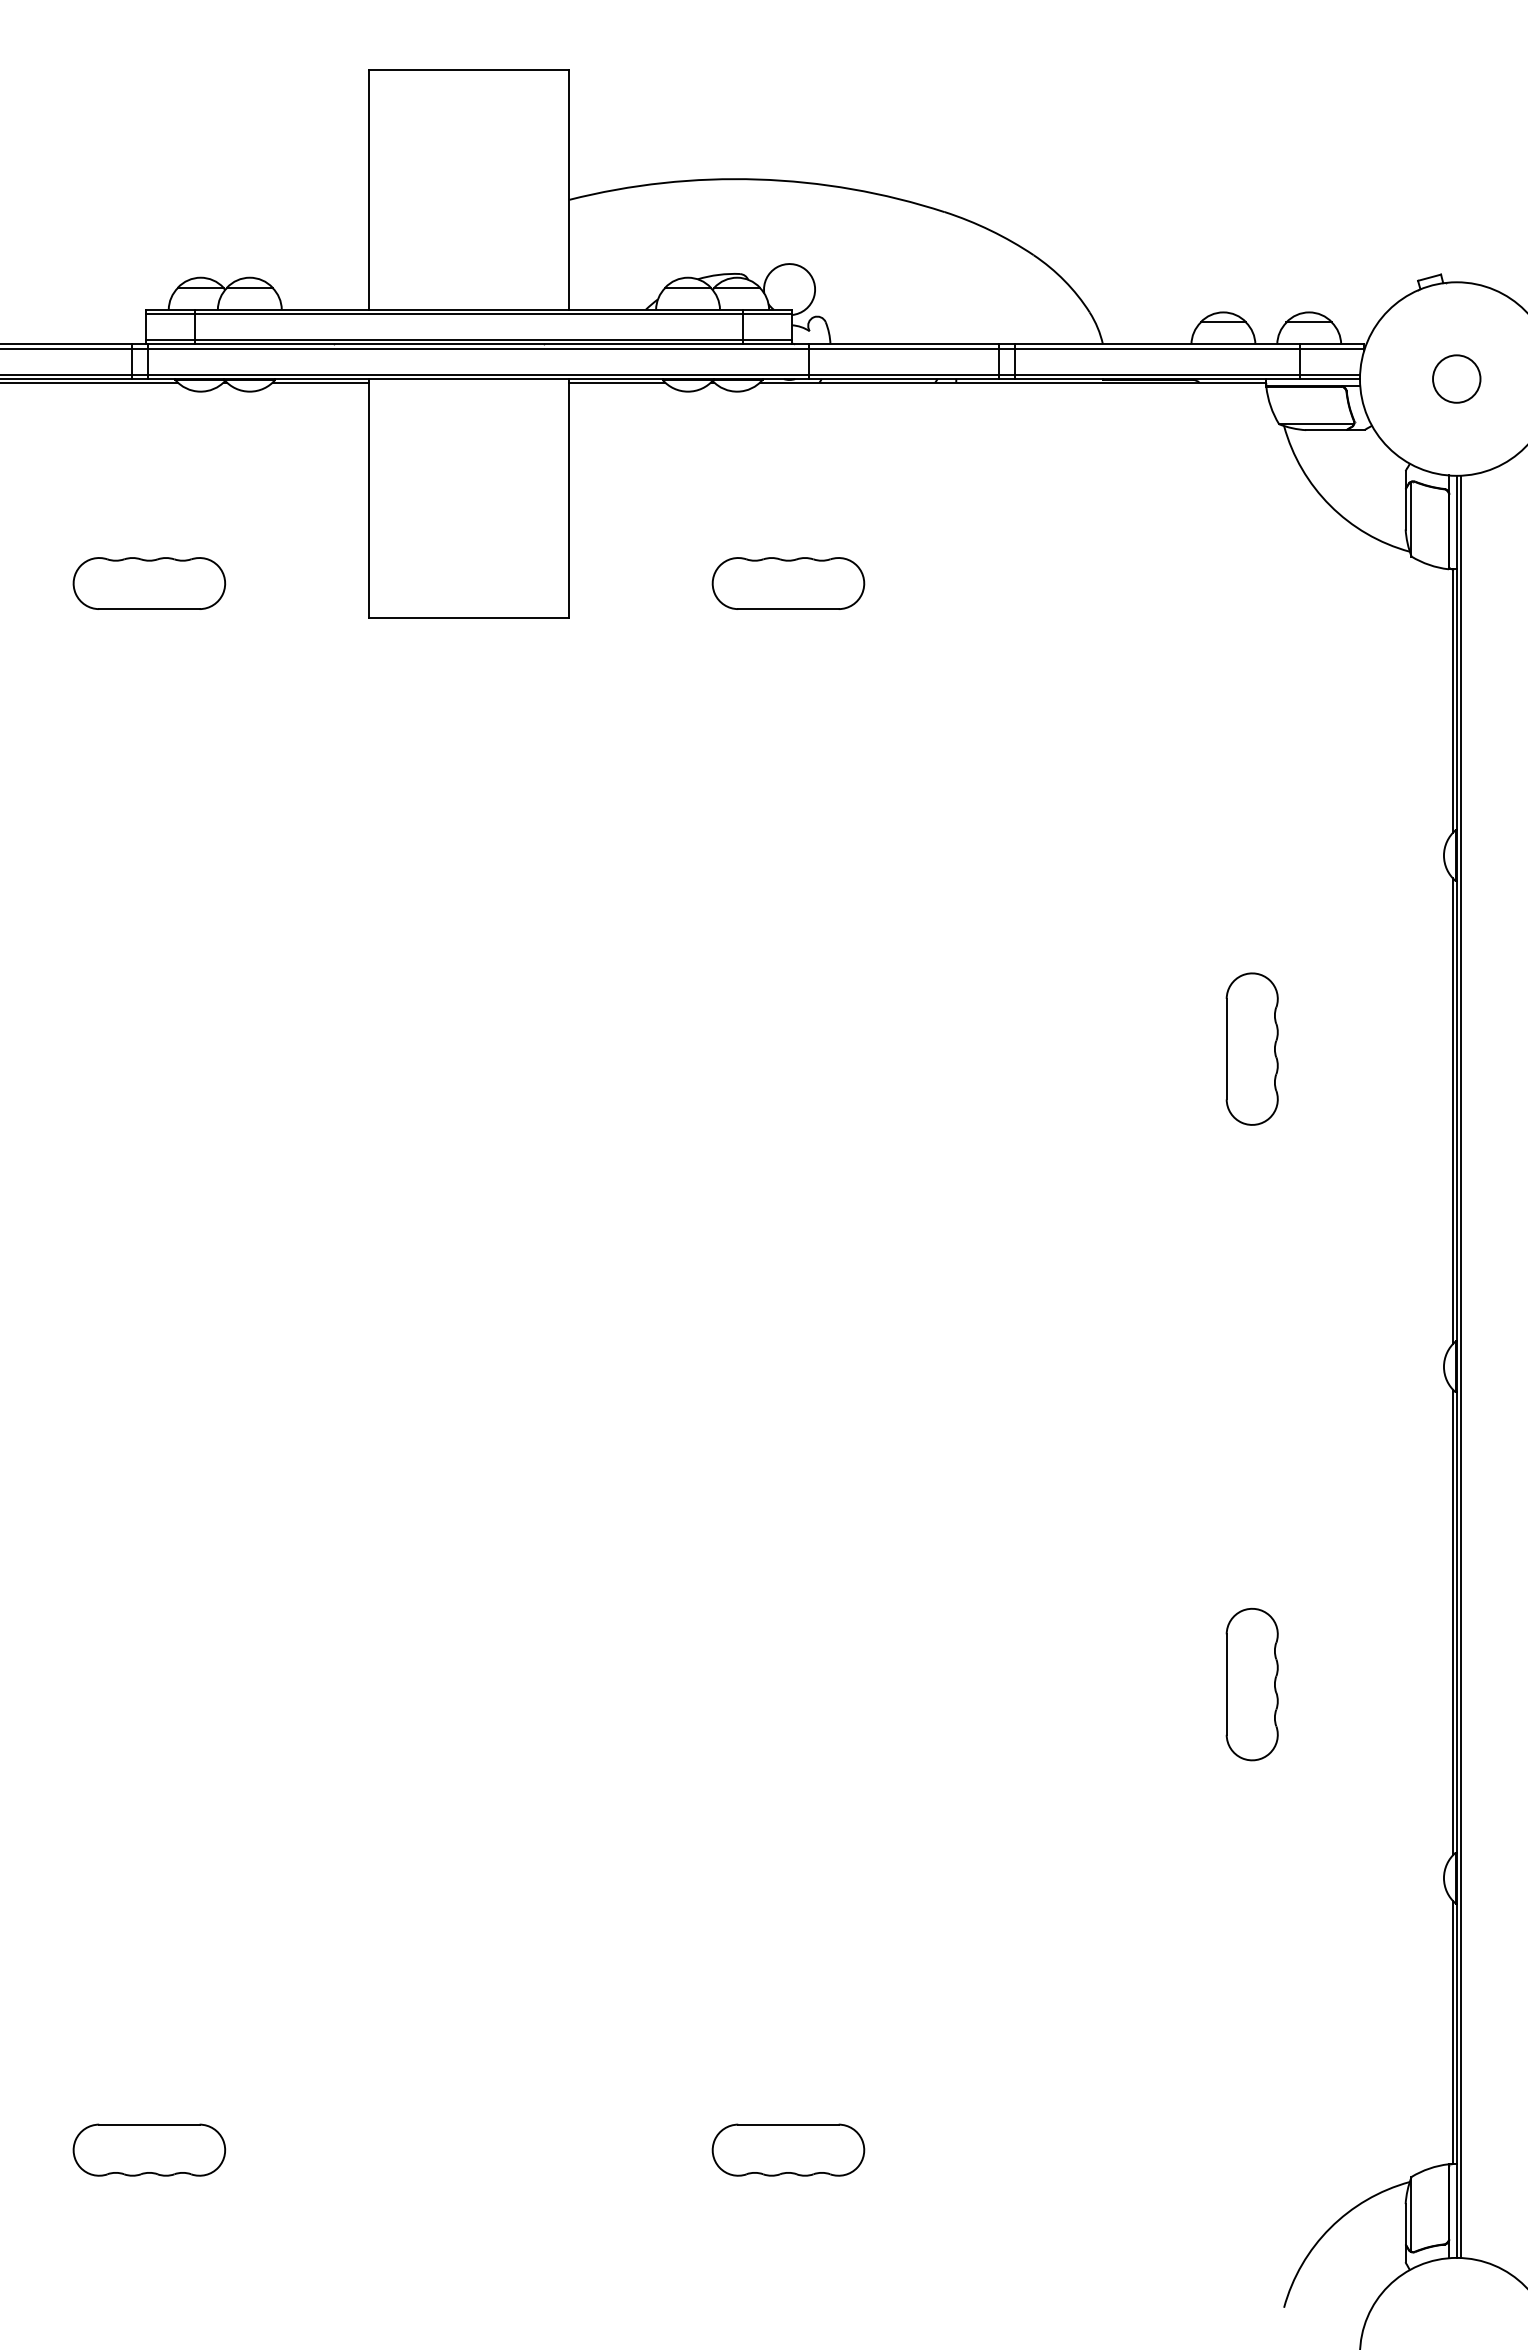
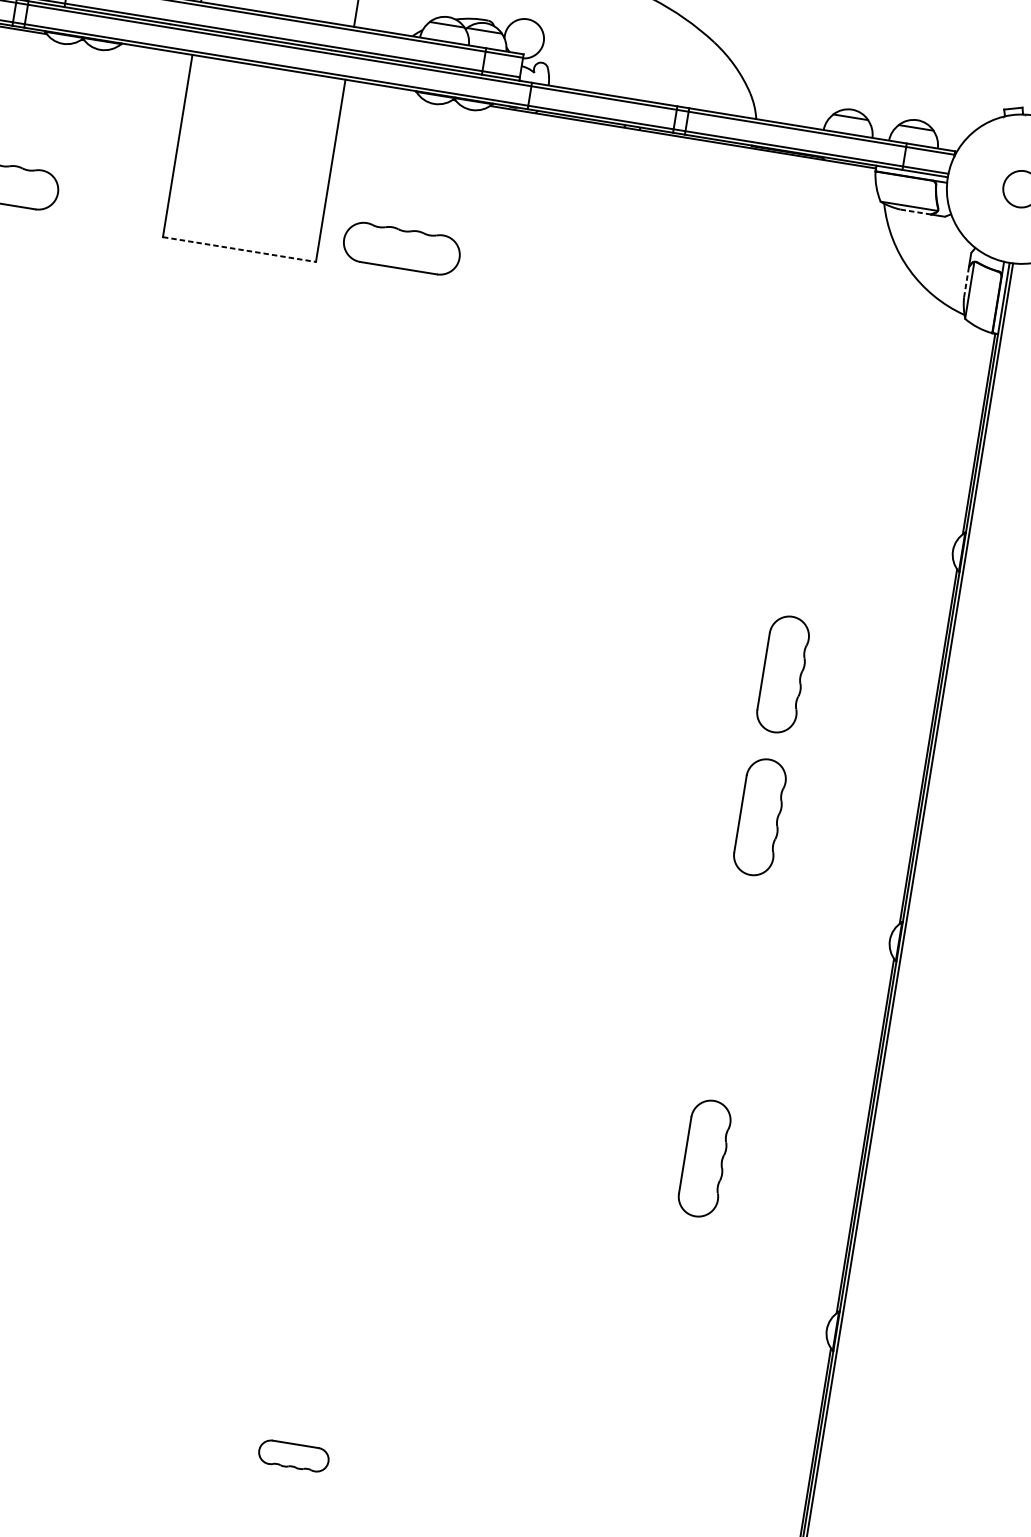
line: (320, 382) -> (155, 51), removed
line: (617, 382) -> (381, 88), removed
line: (1326, 430) -> (915, 212), solid -> dashed
line: (1405, 509) -> (966, 282), solid -> dashed
part: (788, 583) -> (401, 248), moved
line: (469, 618) -> (239, 249), solid -> dashed
part: (1251, 1236) -> (759, 817), added
part: (788, 2149) -> (293, 1455), size x0.6

